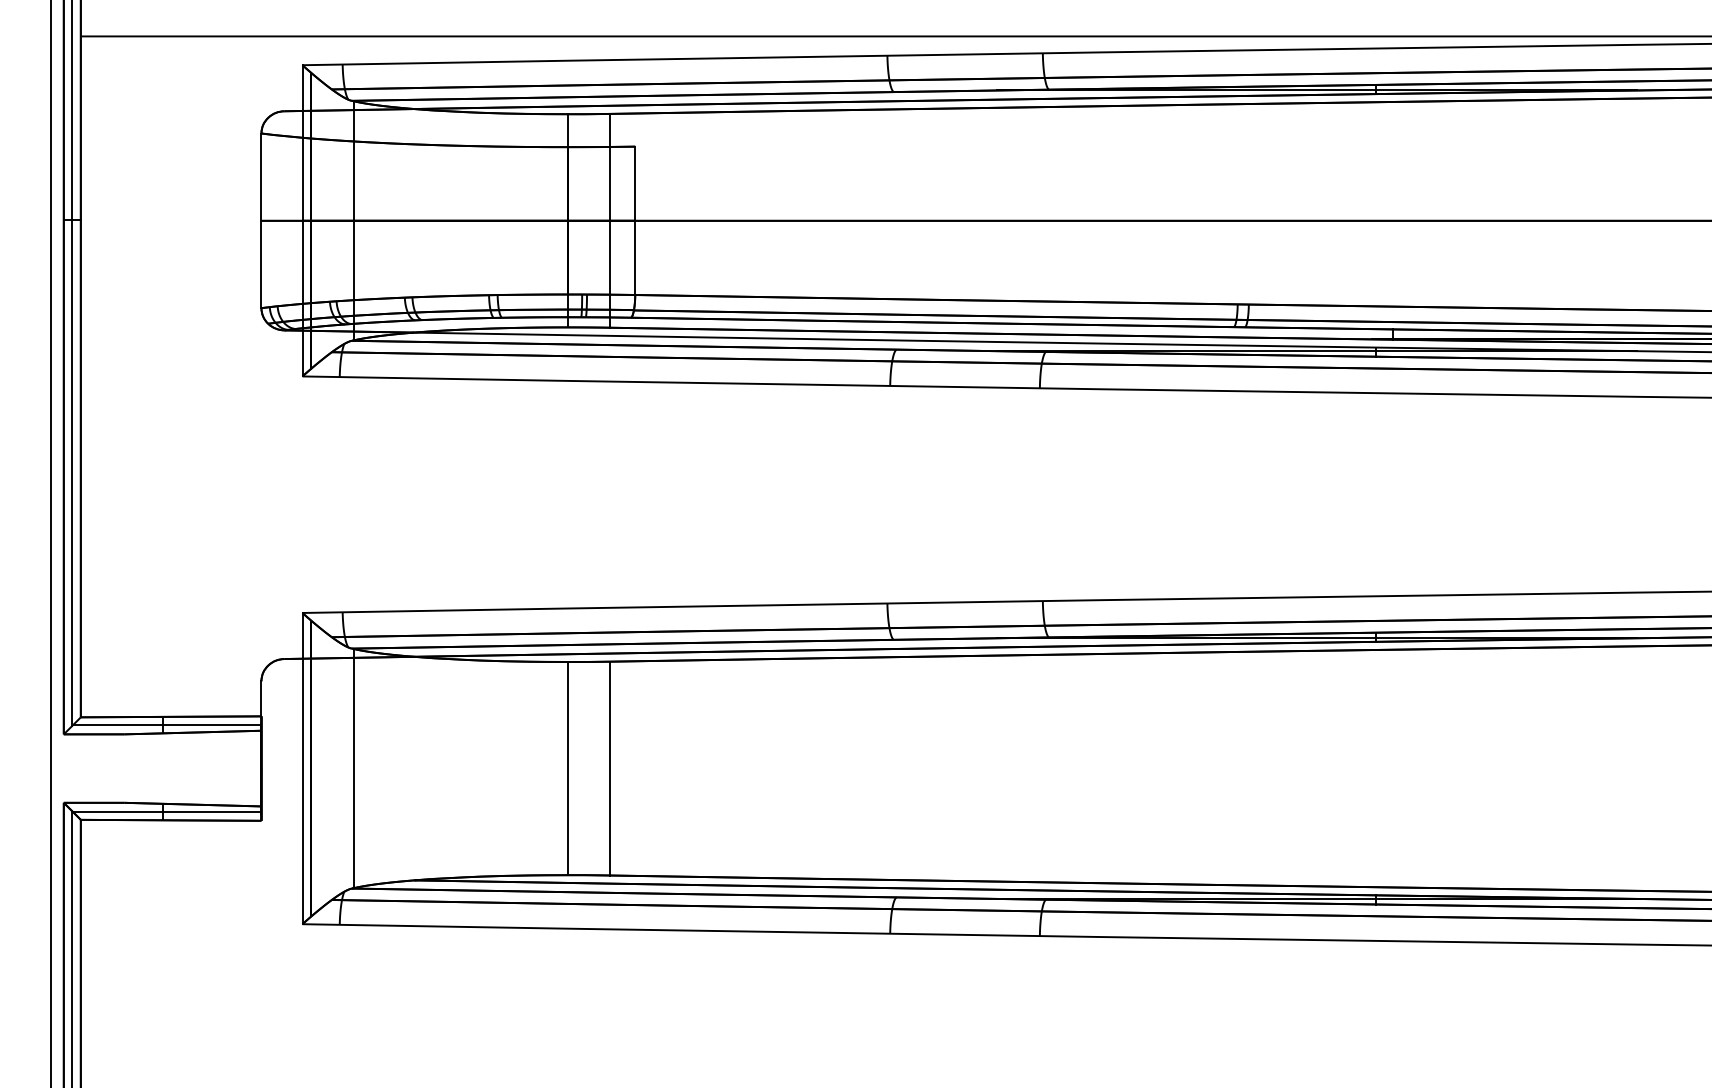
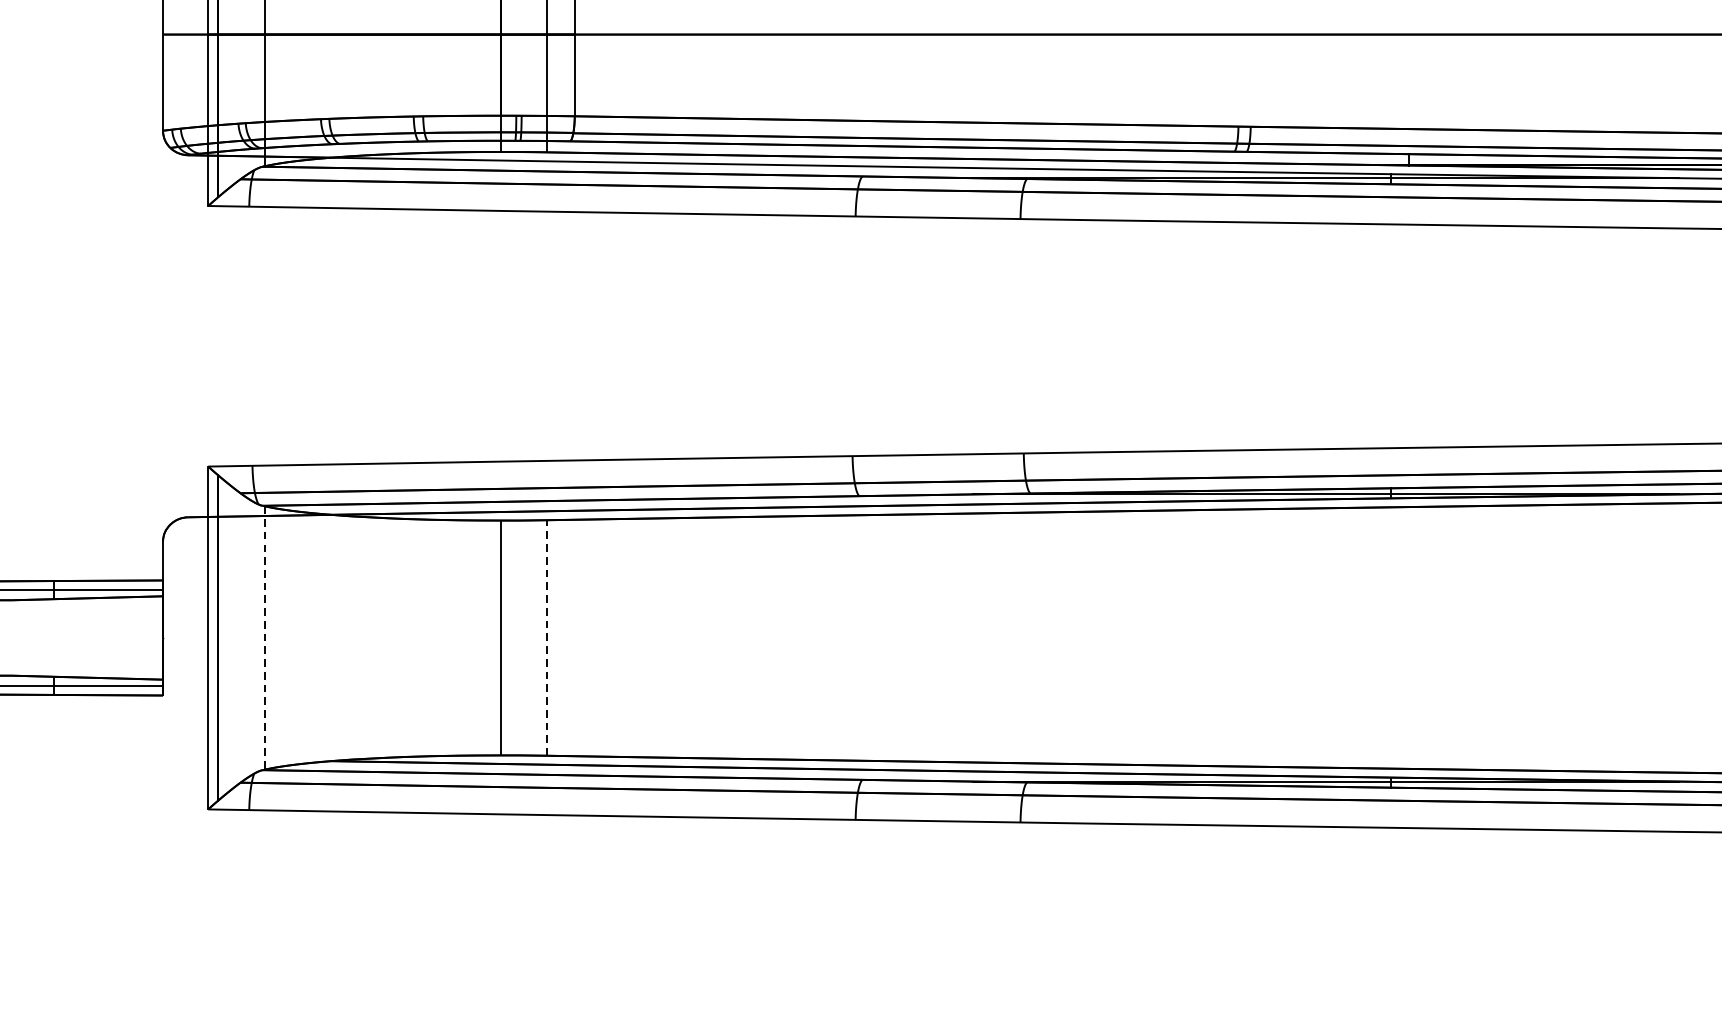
line: (354, 768) -> (265, 637), solid -> dashed
line: (609, 768) -> (546, 637), solid -> dashed

